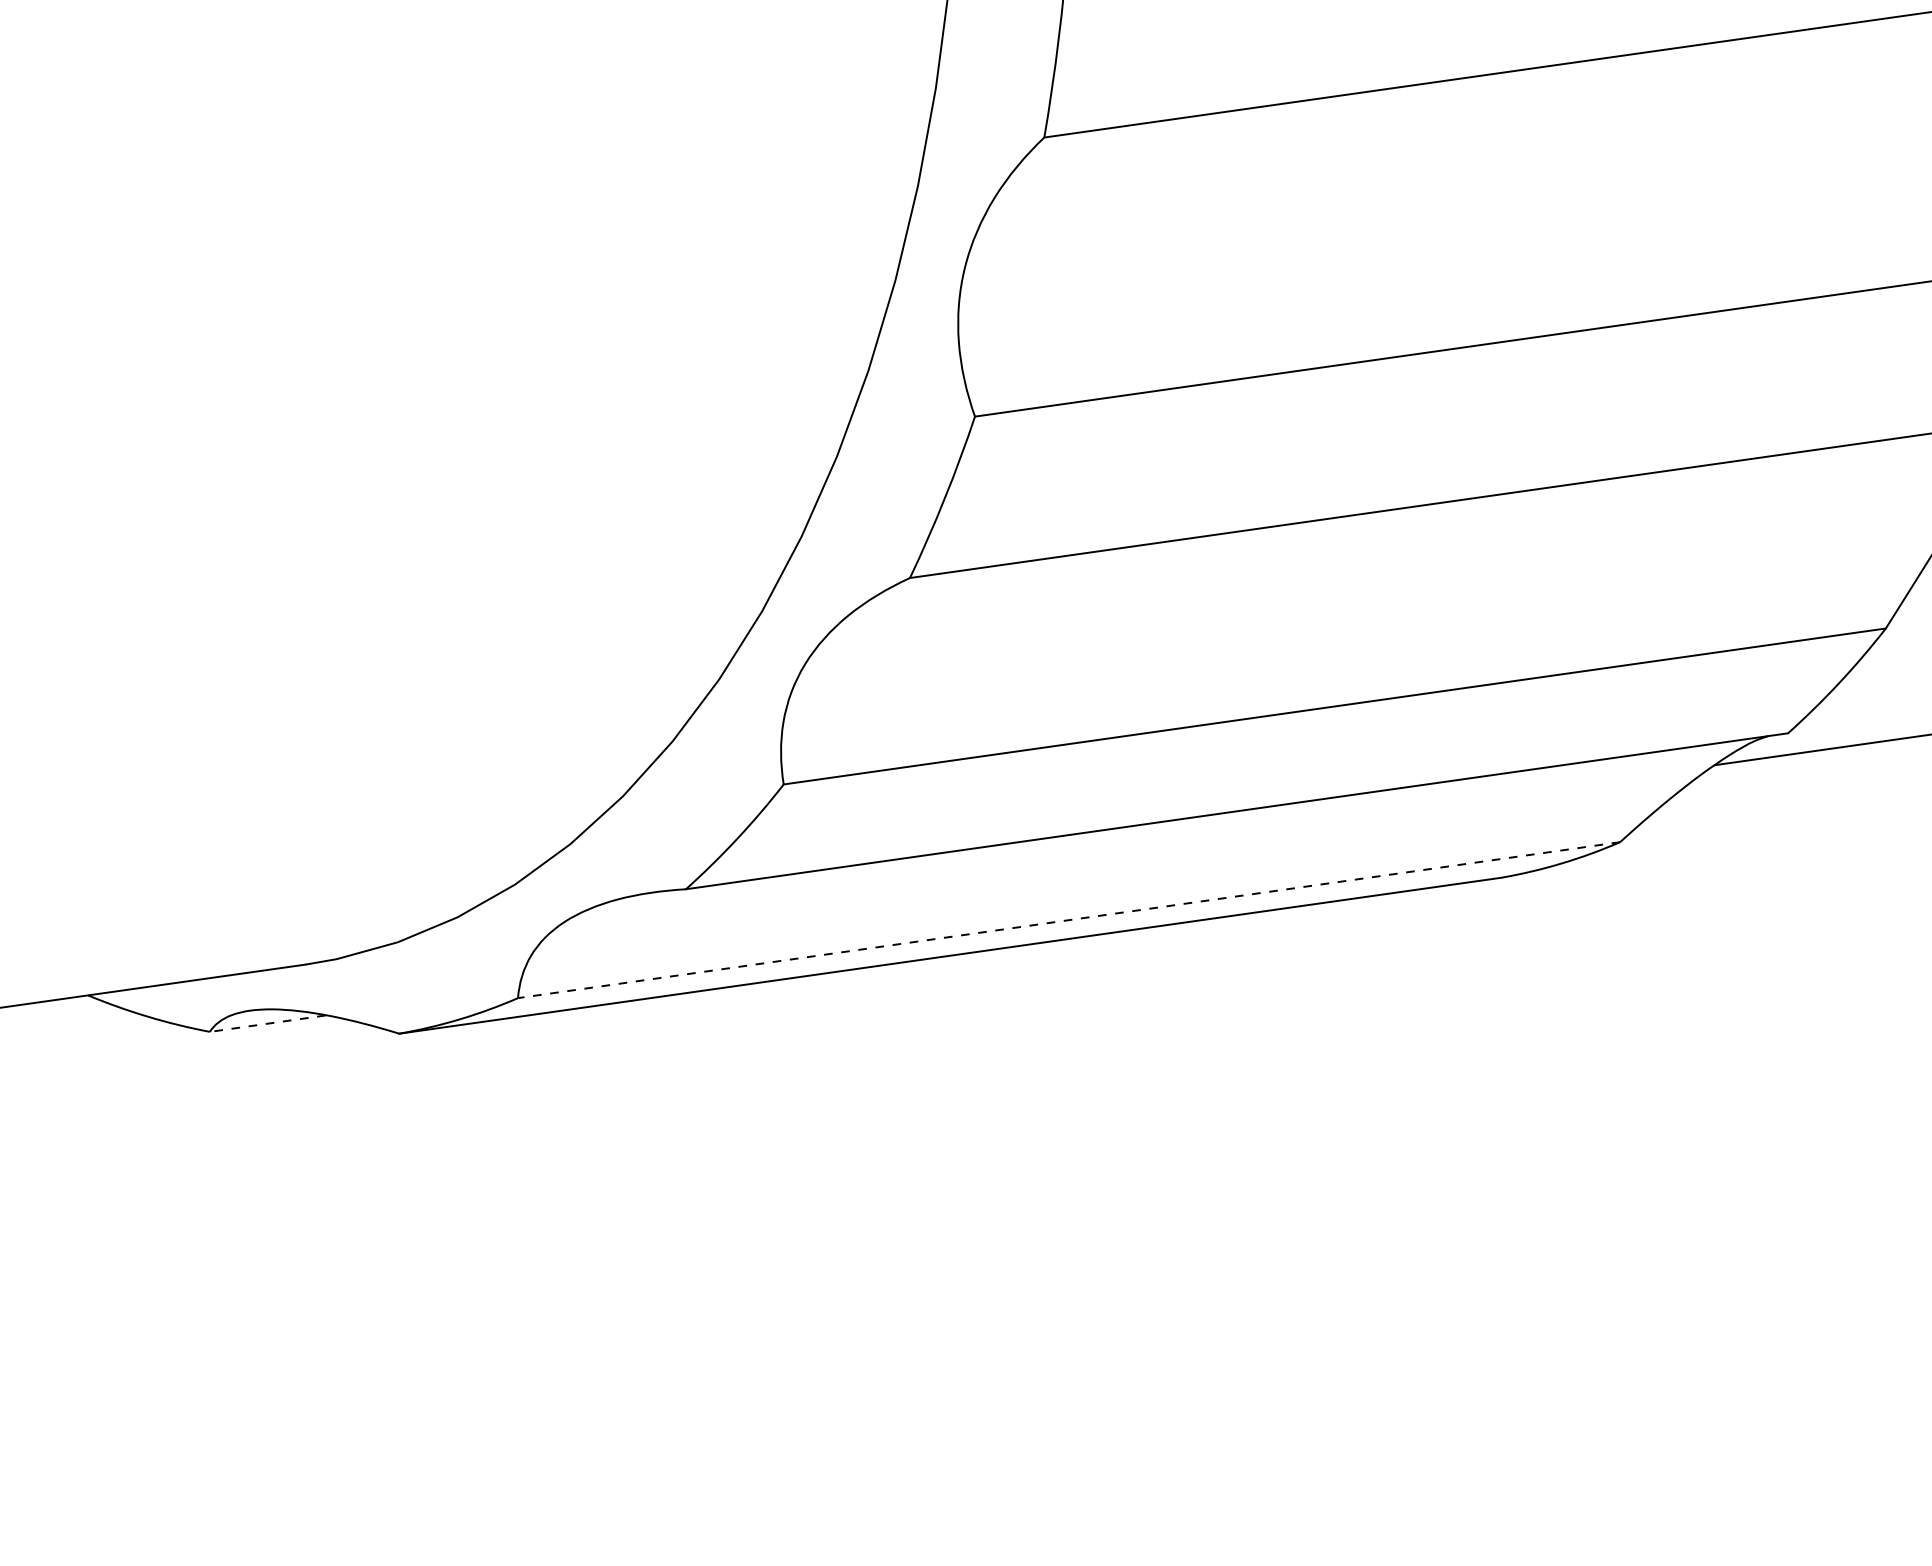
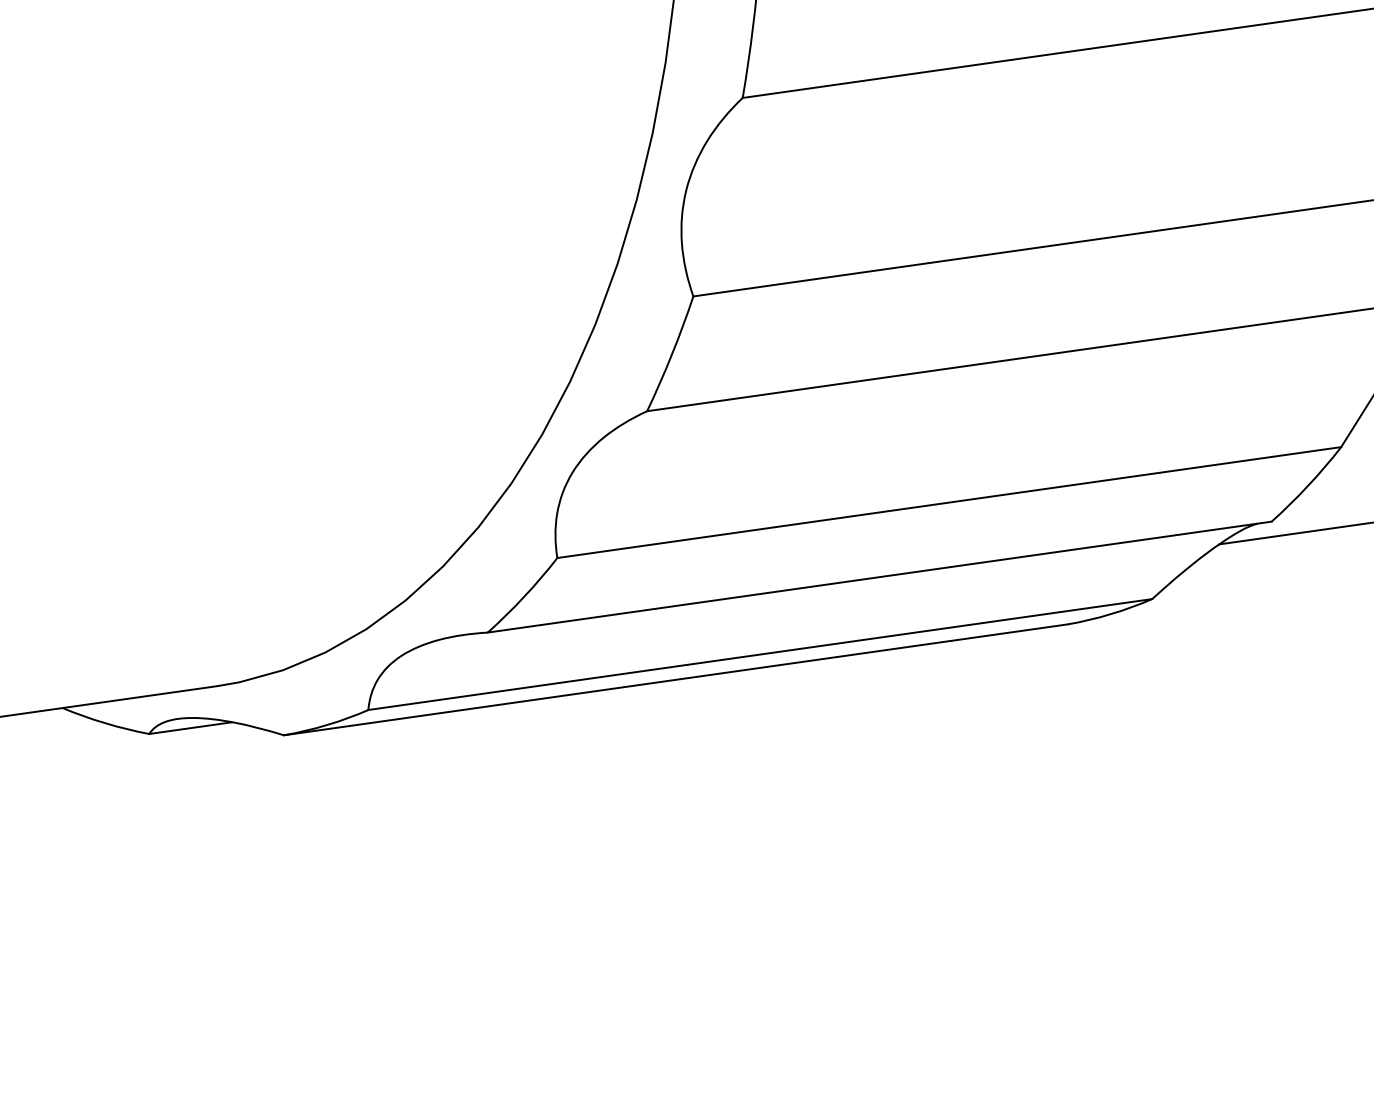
line: (1069, 920) -> (760, 654), dashed -> solid
line: (267, 1023) -> (190, 728), dashed -> solid

